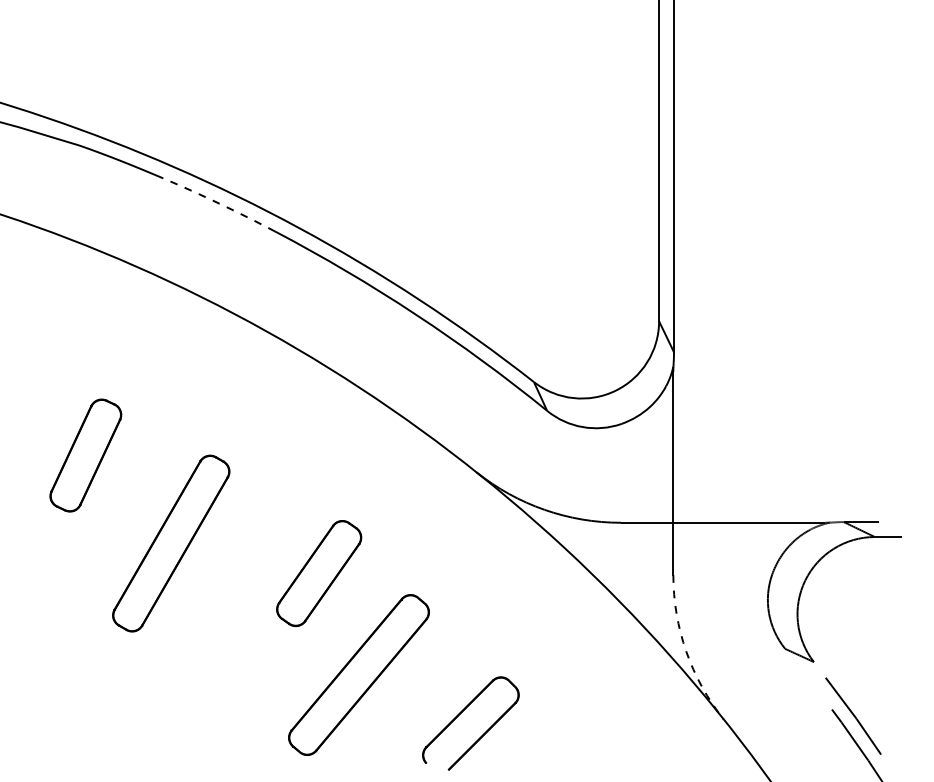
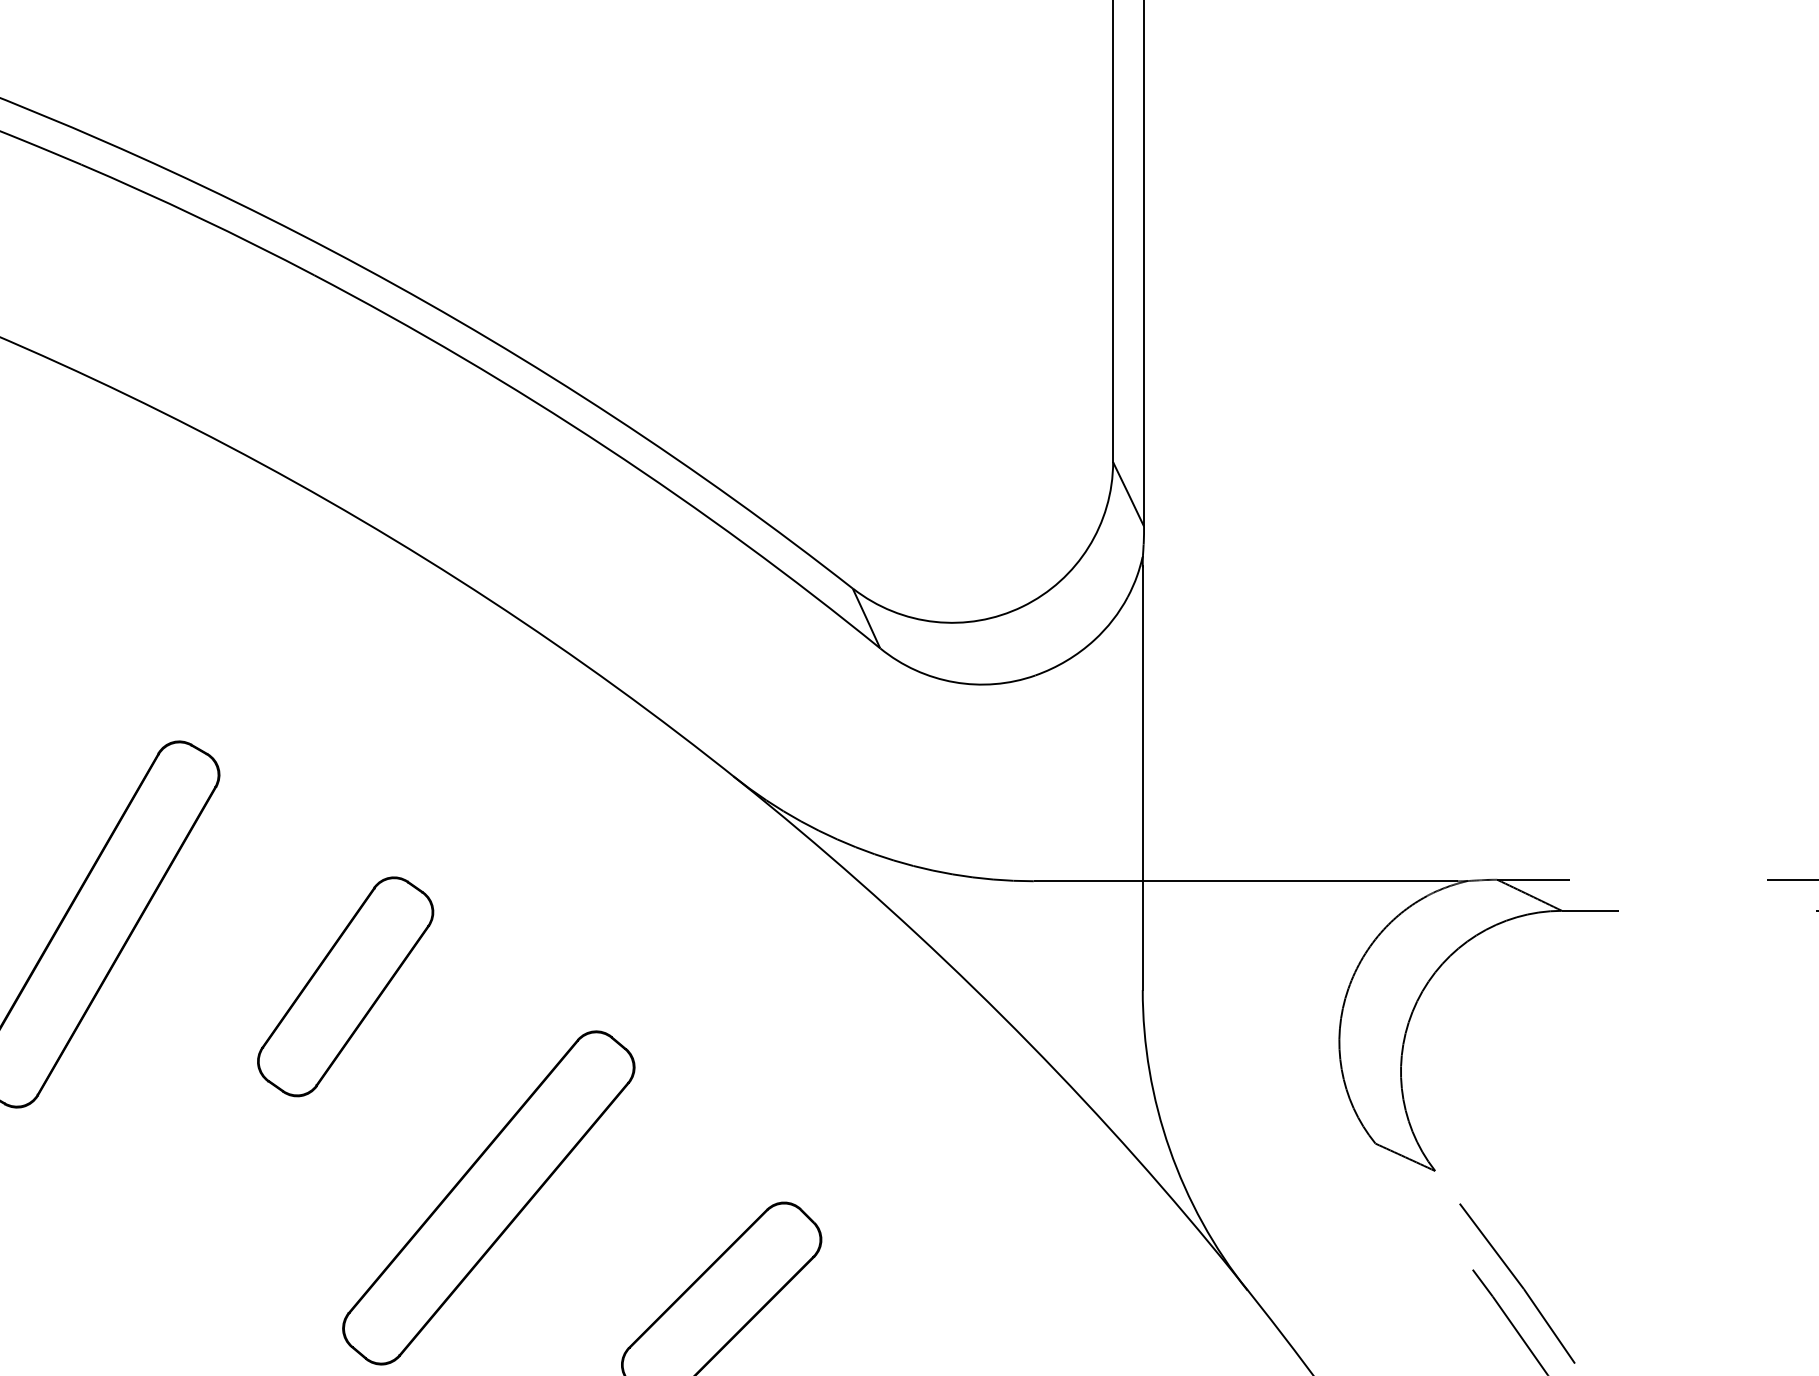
arc: (219, 203) -> (198, 217), dashed -> solid
part: (319, 573) -> (346, 986), moved
arc: (686, 651) -> (1170, 1148), dashed -> solid

